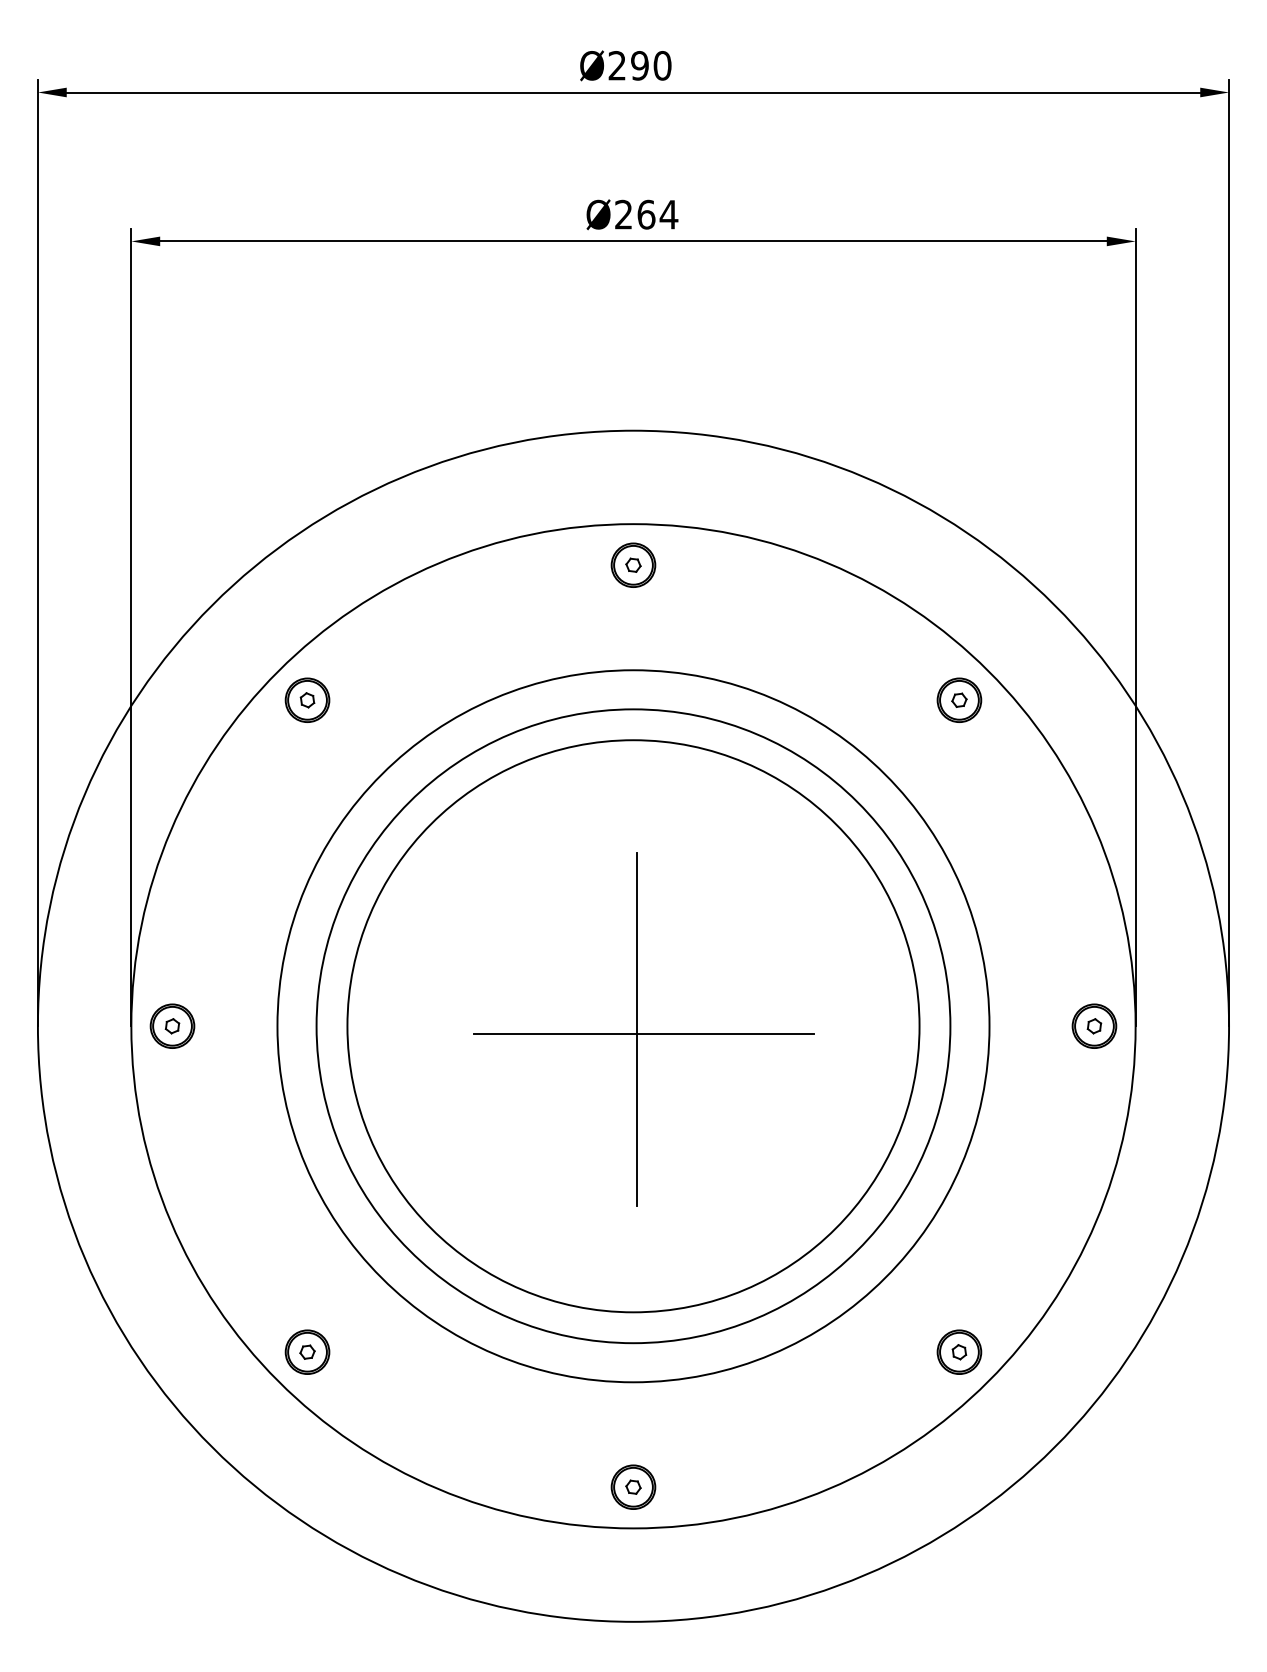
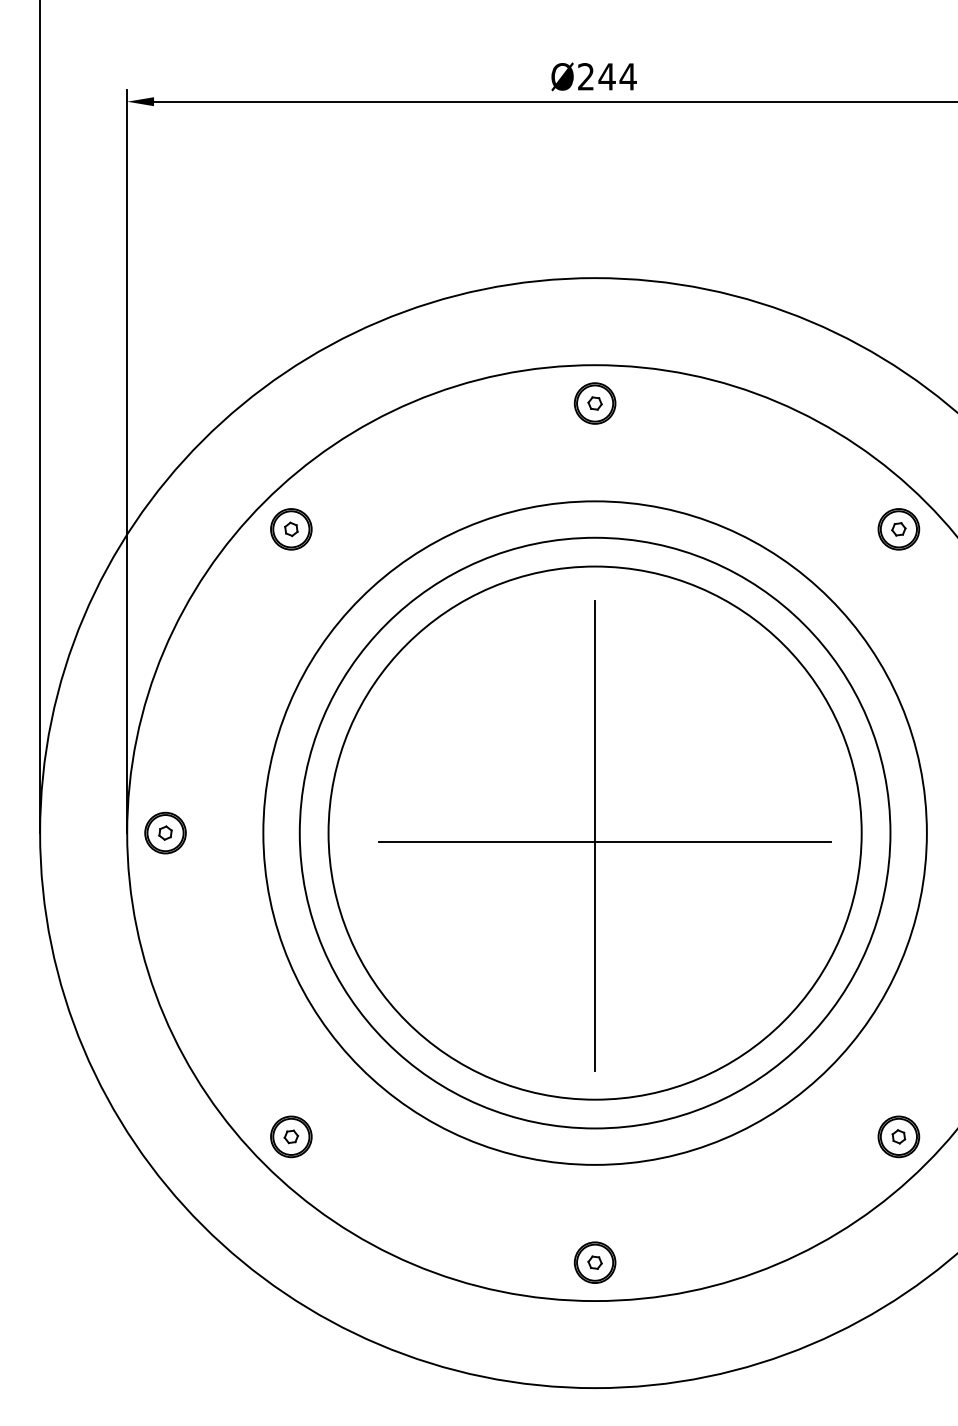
text: (646, 214) -> (607, 76), Ø264 -> Ø244
part: (643, 1029) -> (604, 836), size x1.43

